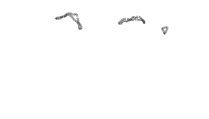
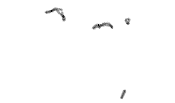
part: (131, 19) -> (102, 25), moved

